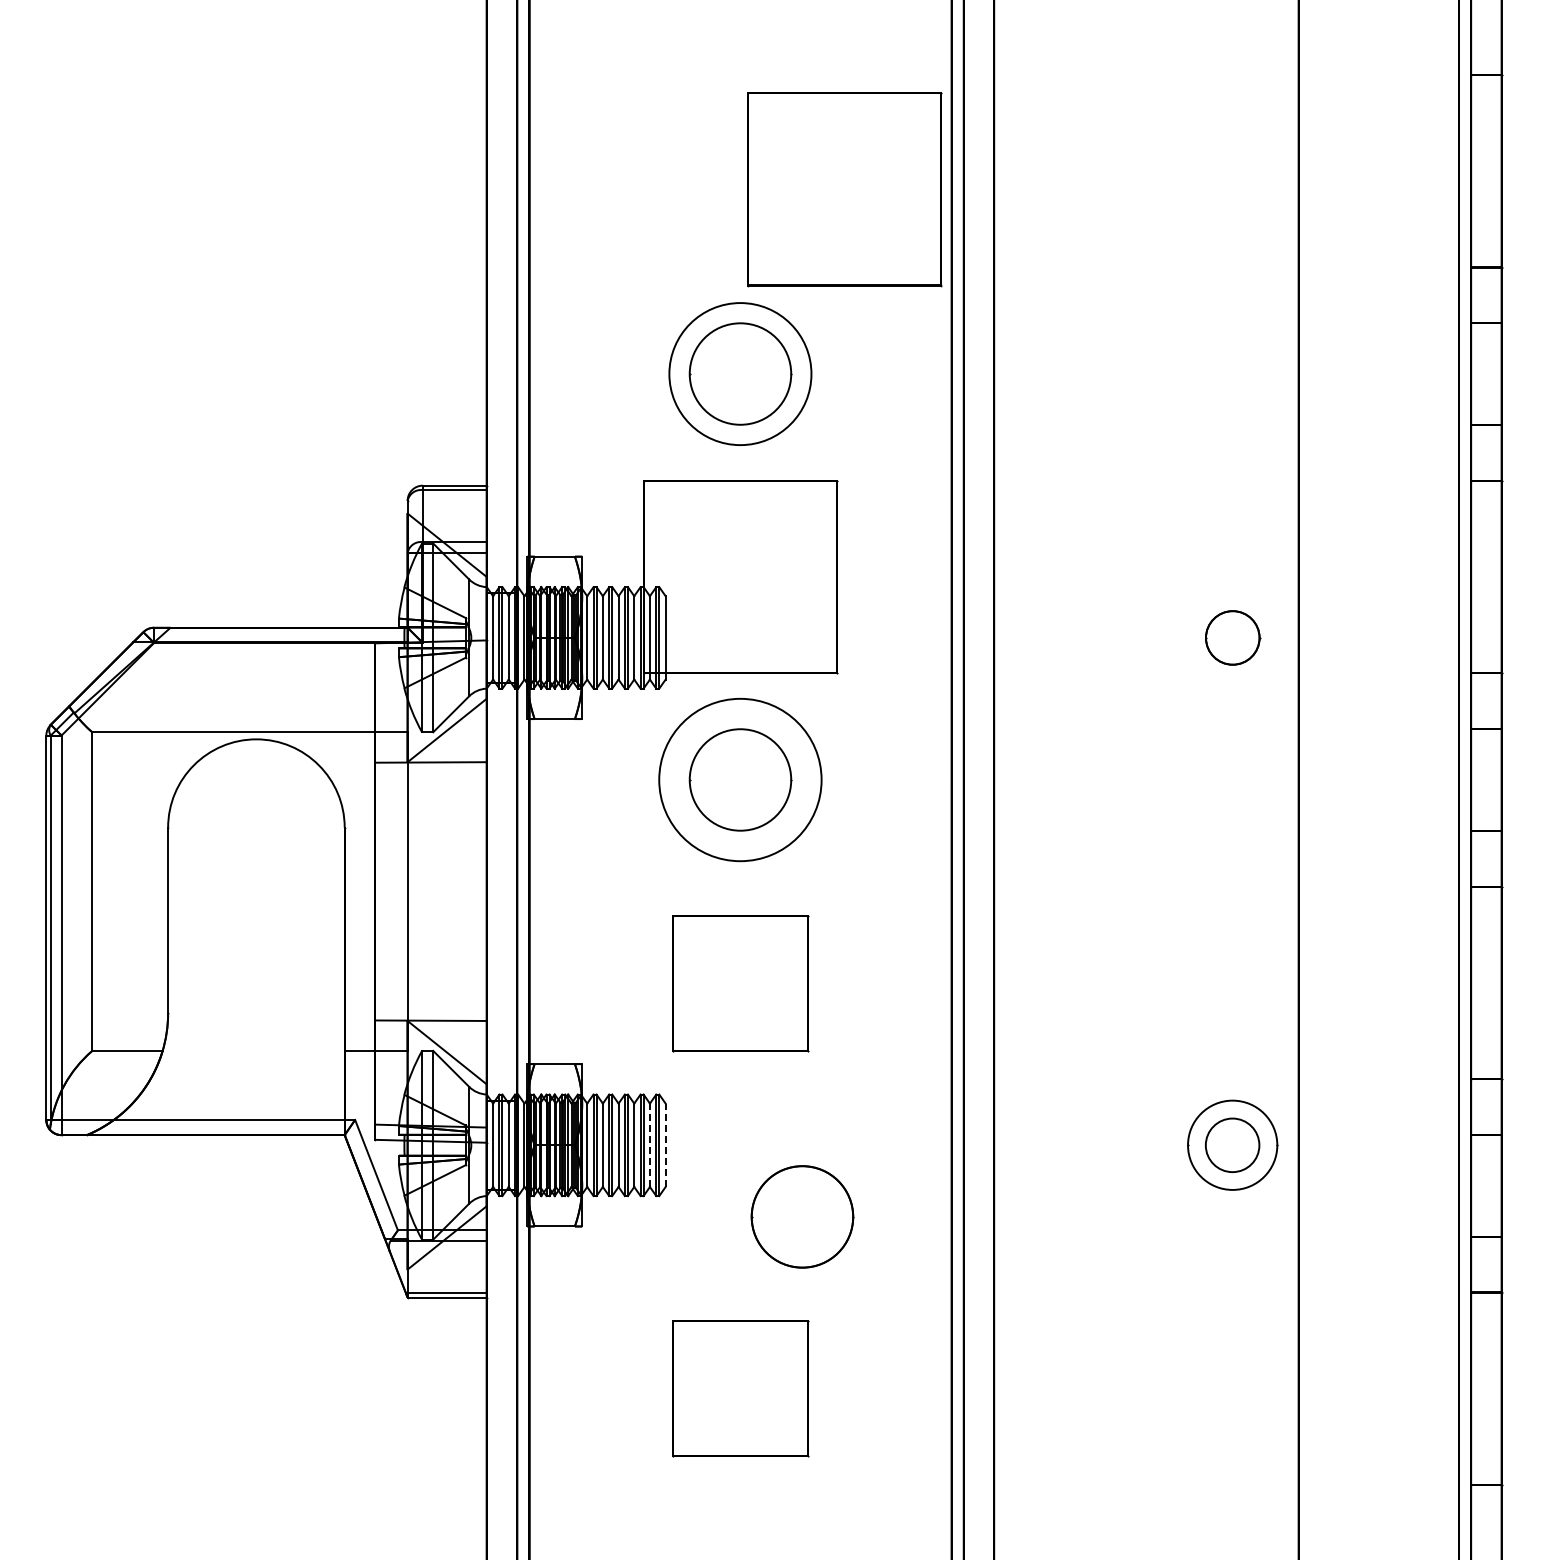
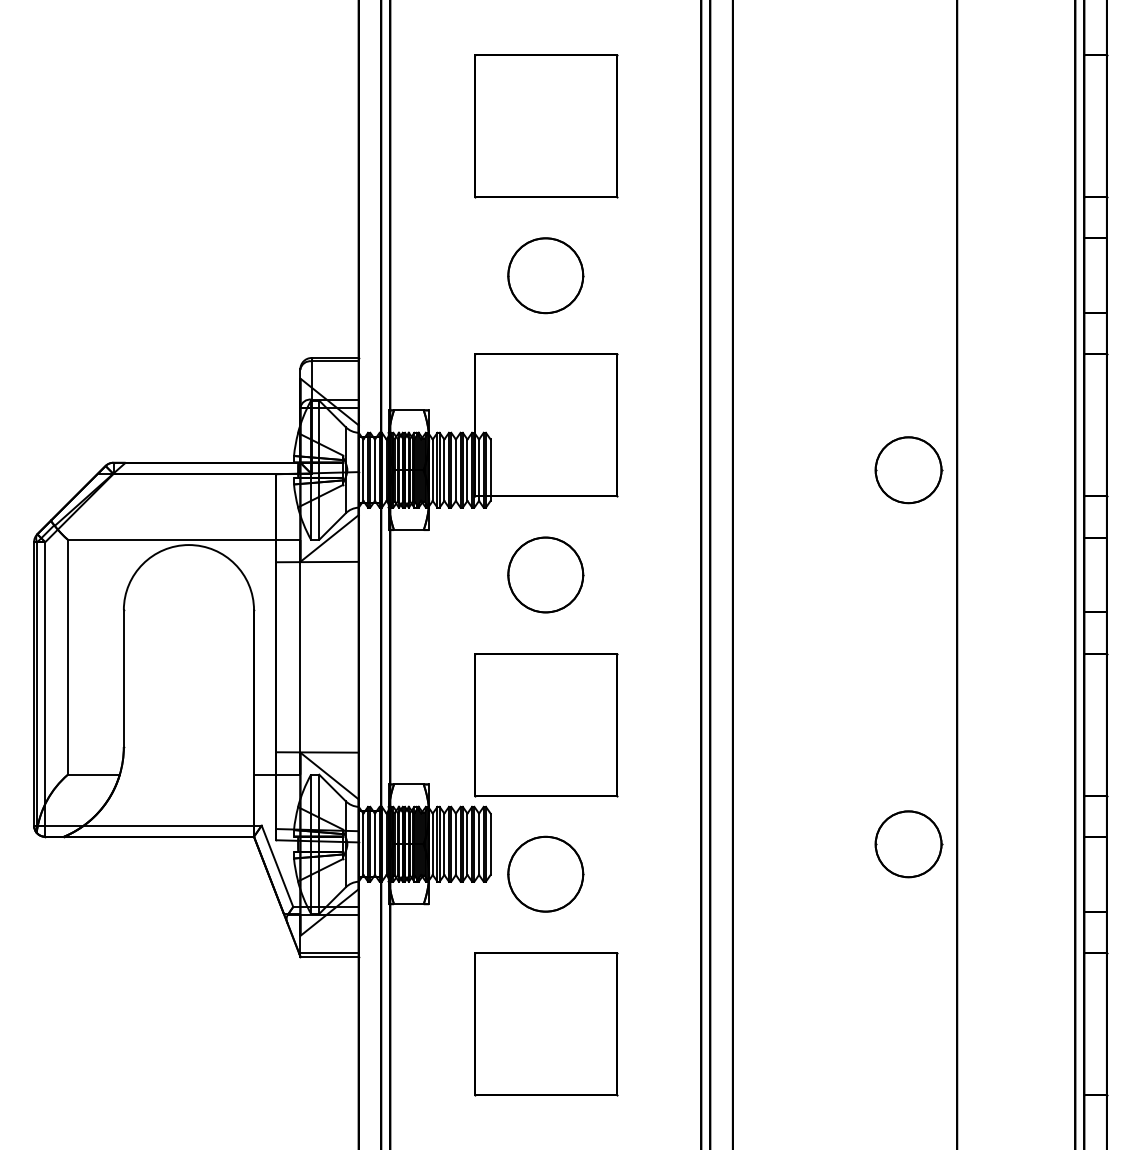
part: (844, 189) -> (545, 126), moved
circle: (740, 373) -> (545, 275), size x0.71
circle: (1232, 637) -> (908, 469), size x1.67
circle: (740, 779) -> (545, 574), size x0.62
part: (740, 983) -> (545, 725), size x1.43
line: (649, 1145) -> (478, 844), dashed -> solid
line: (665, 1145) -> (490, 844), dashed -> solid
circle: (1232, 1145) -> (908, 844), size x1.67
part: (802, 1216) -> (545, 873), moved
part: (740, 1388) -> (545, 1023), size x1.43

